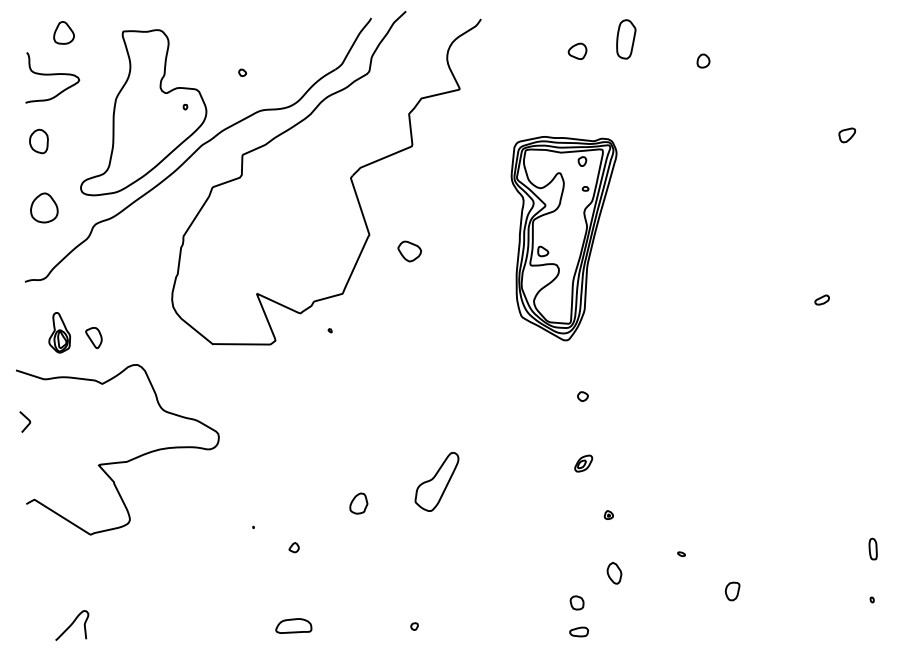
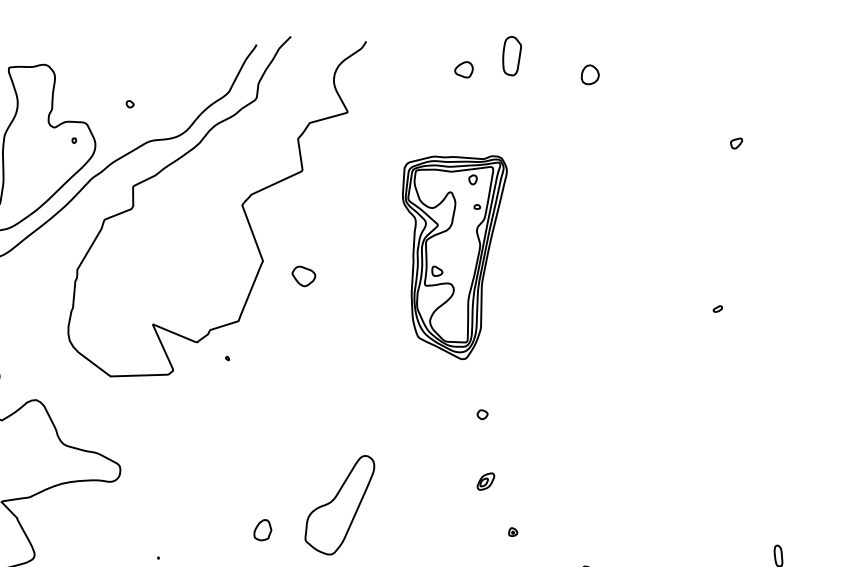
part: (703, 60) -> (590, 74), size x1.43
part: (846, 135) -> (735, 143), size x0.71
part: (821, 299) -> (717, 308), size x0.62
part: (436, 481) -> (339, 505), size x1.67

